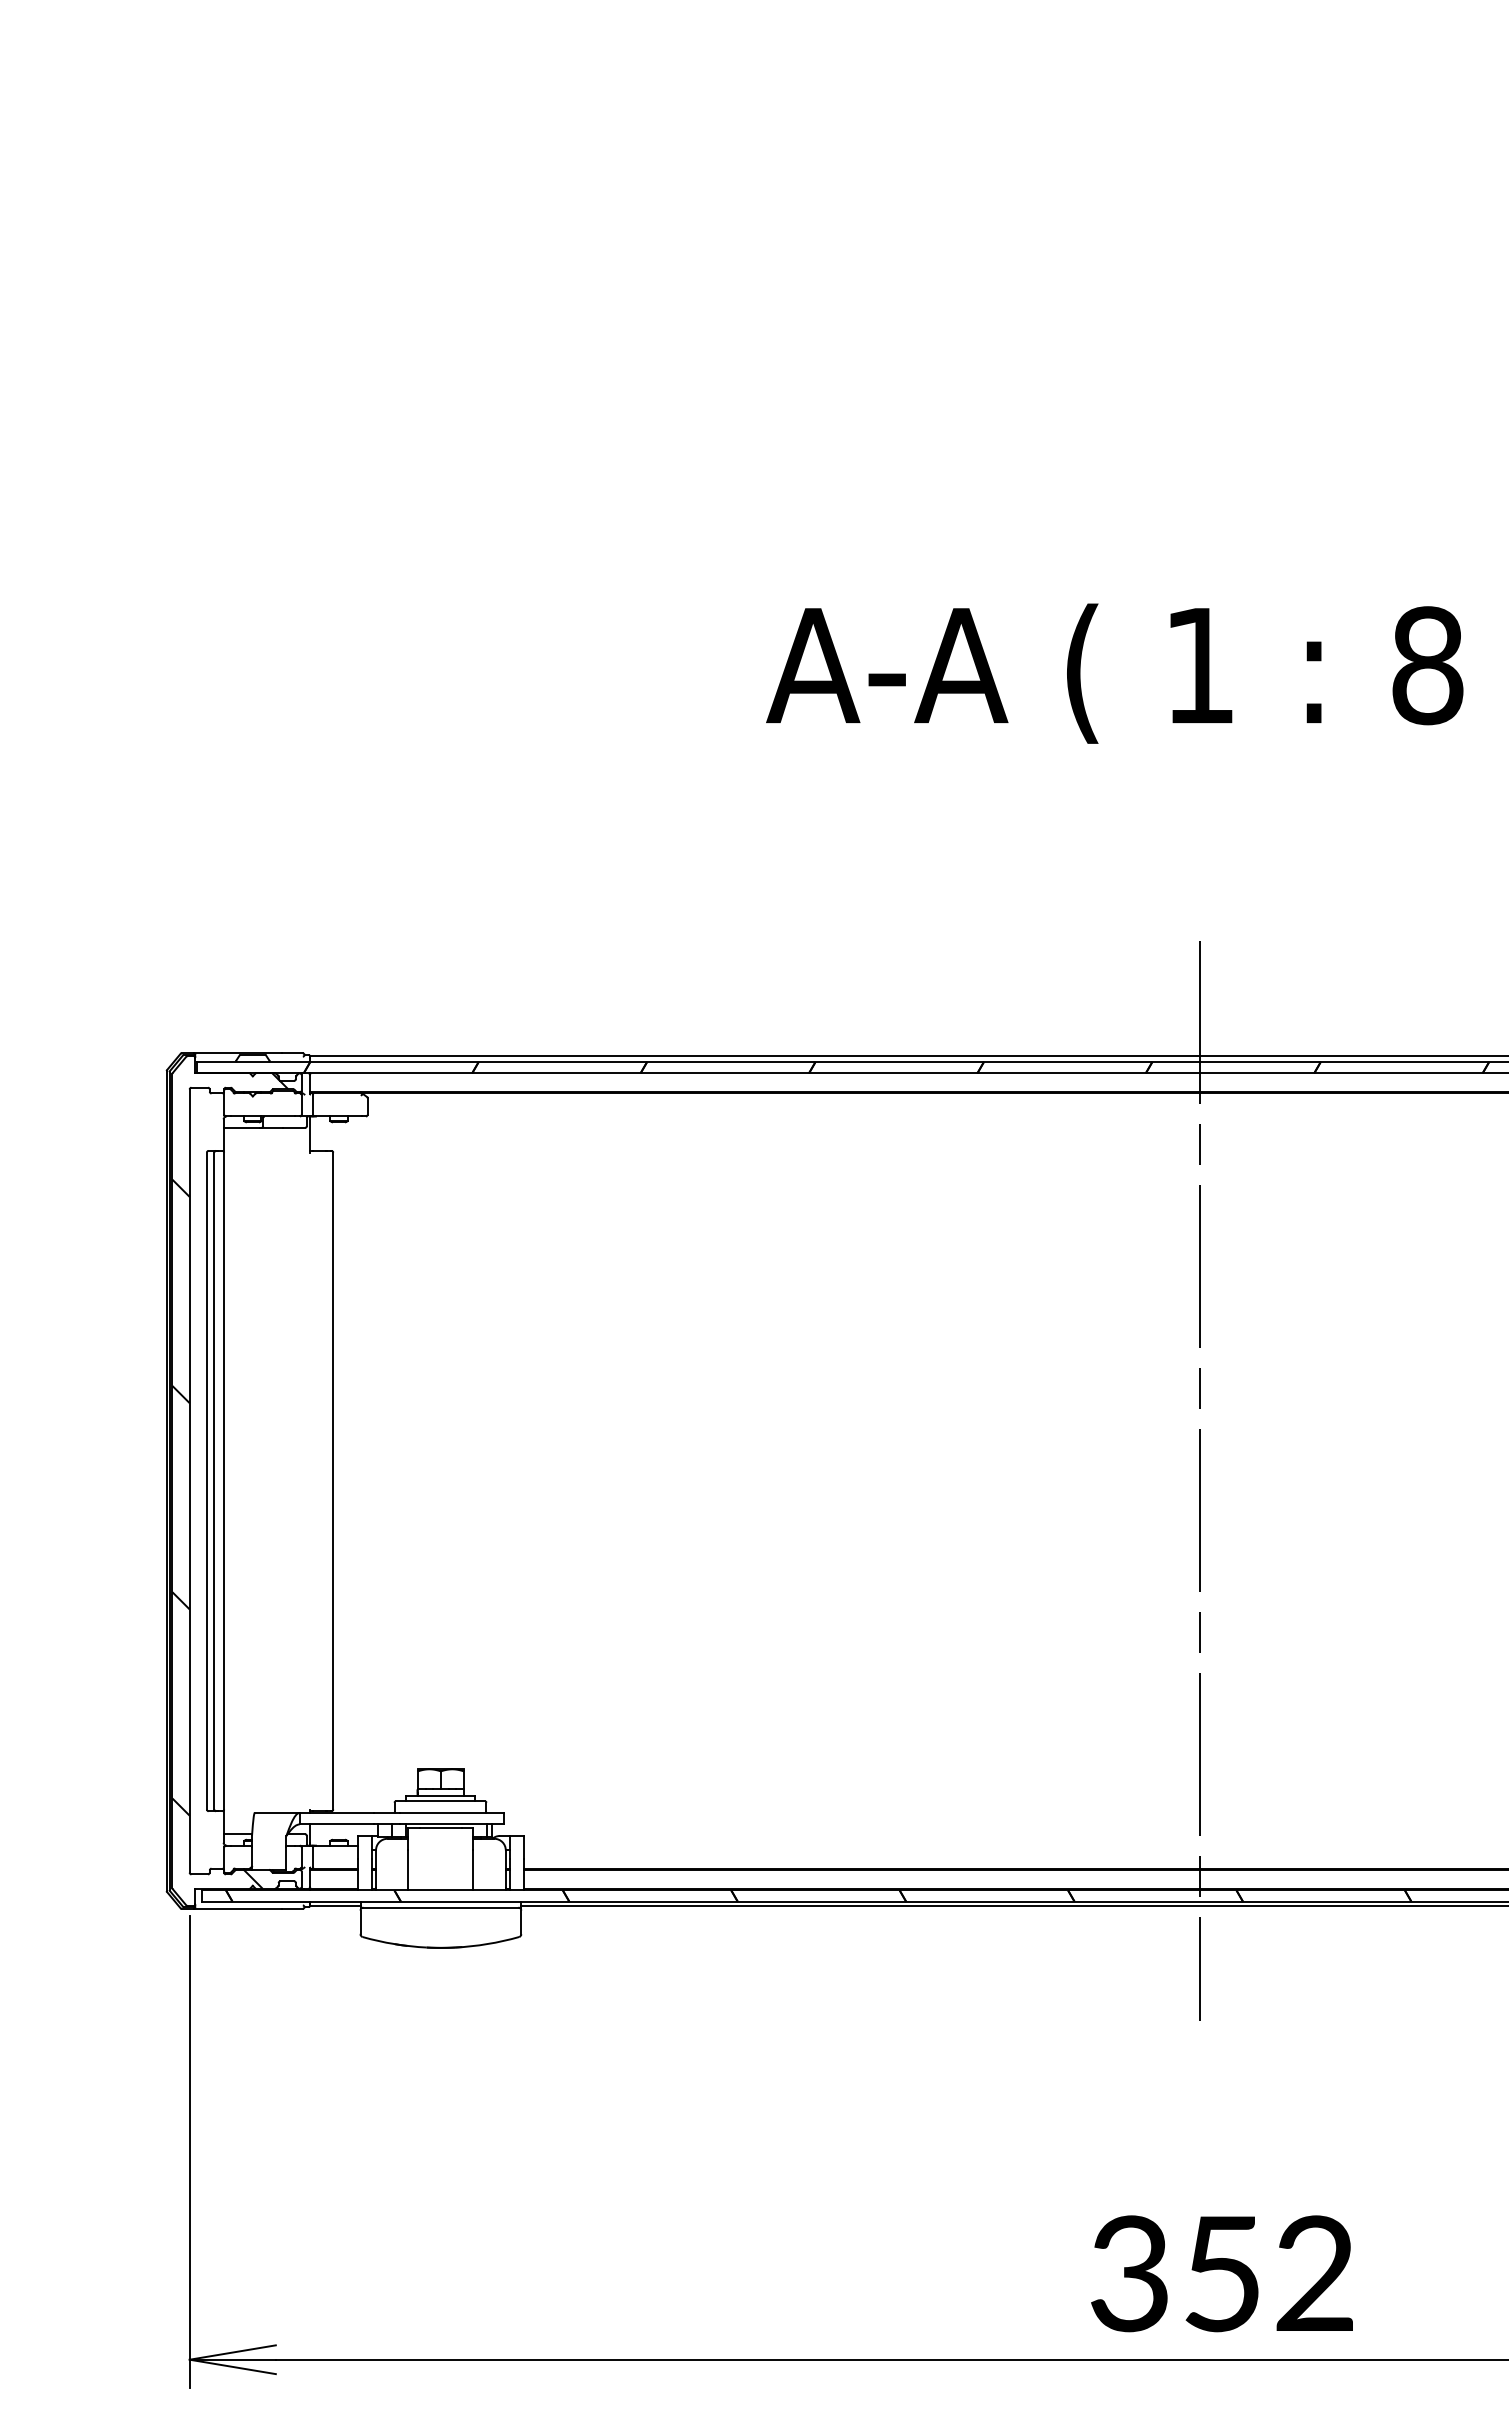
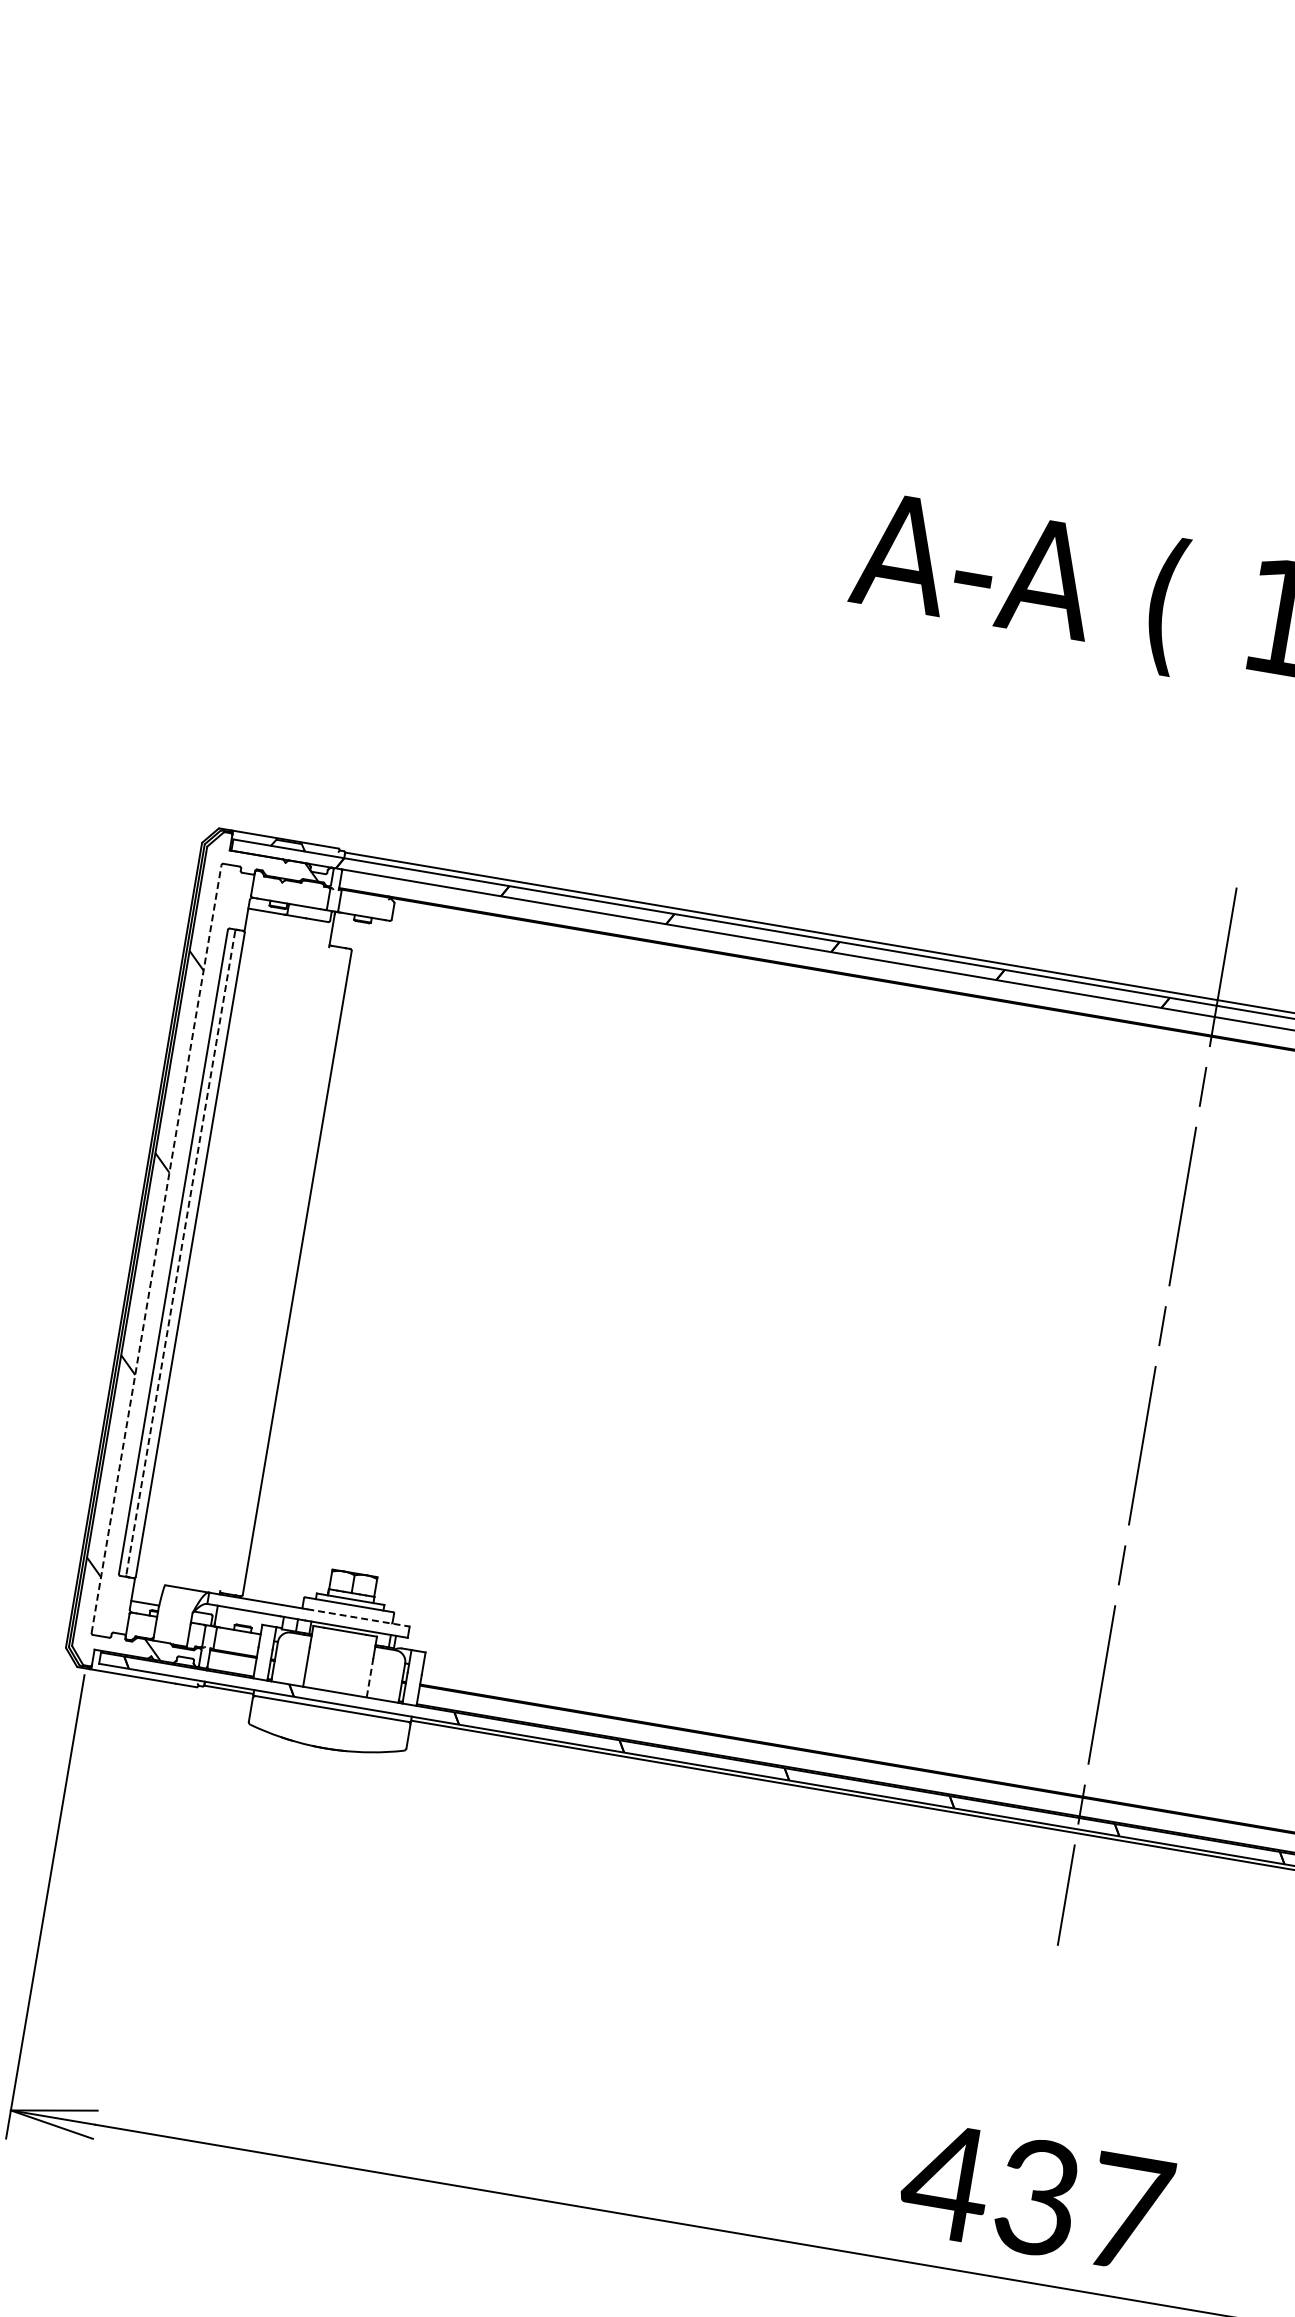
line: (189, 1481) -> (156, 1249), solid -> dashed
line: (214, 1481) -> (180, 1253), solid -> dashed
line: (452, 1812) -> (359, 1617), solid -> dashed
line: (473, 1870) -> (370, 1677), solid -> dashed
text: (1220, 2273) -> (1035, 2196), 352 -> 437

